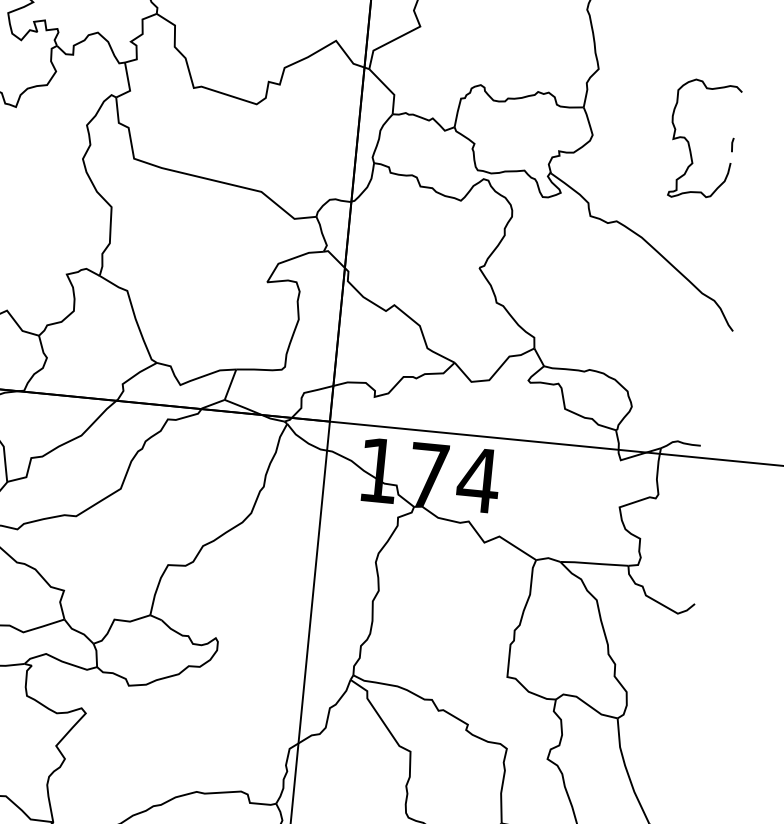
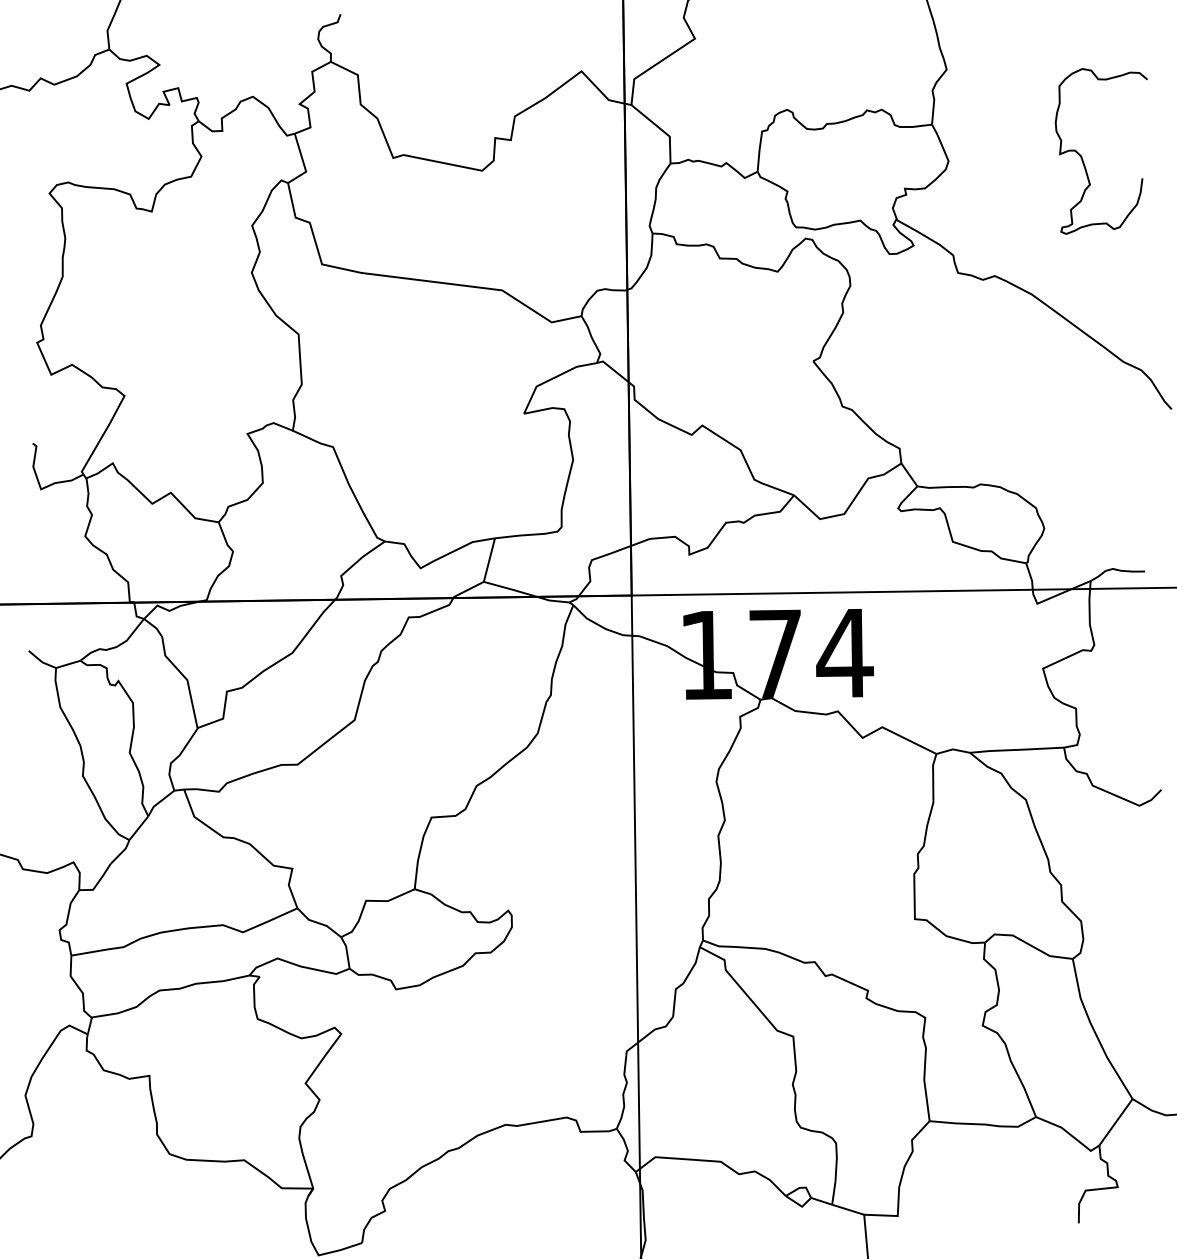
line: (731, 145) -> (1141, 153), removed

